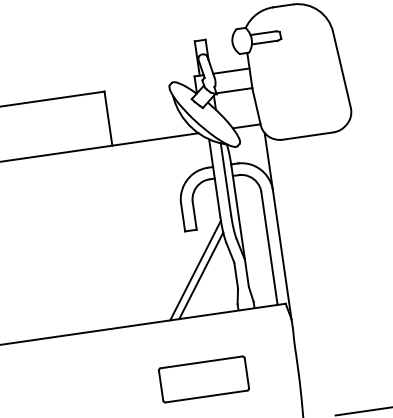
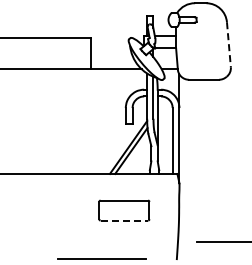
line: (341, 69) -> (228, 44), solid -> dashed
line: (206, 396) -> (124, 220), solid -> dashed

